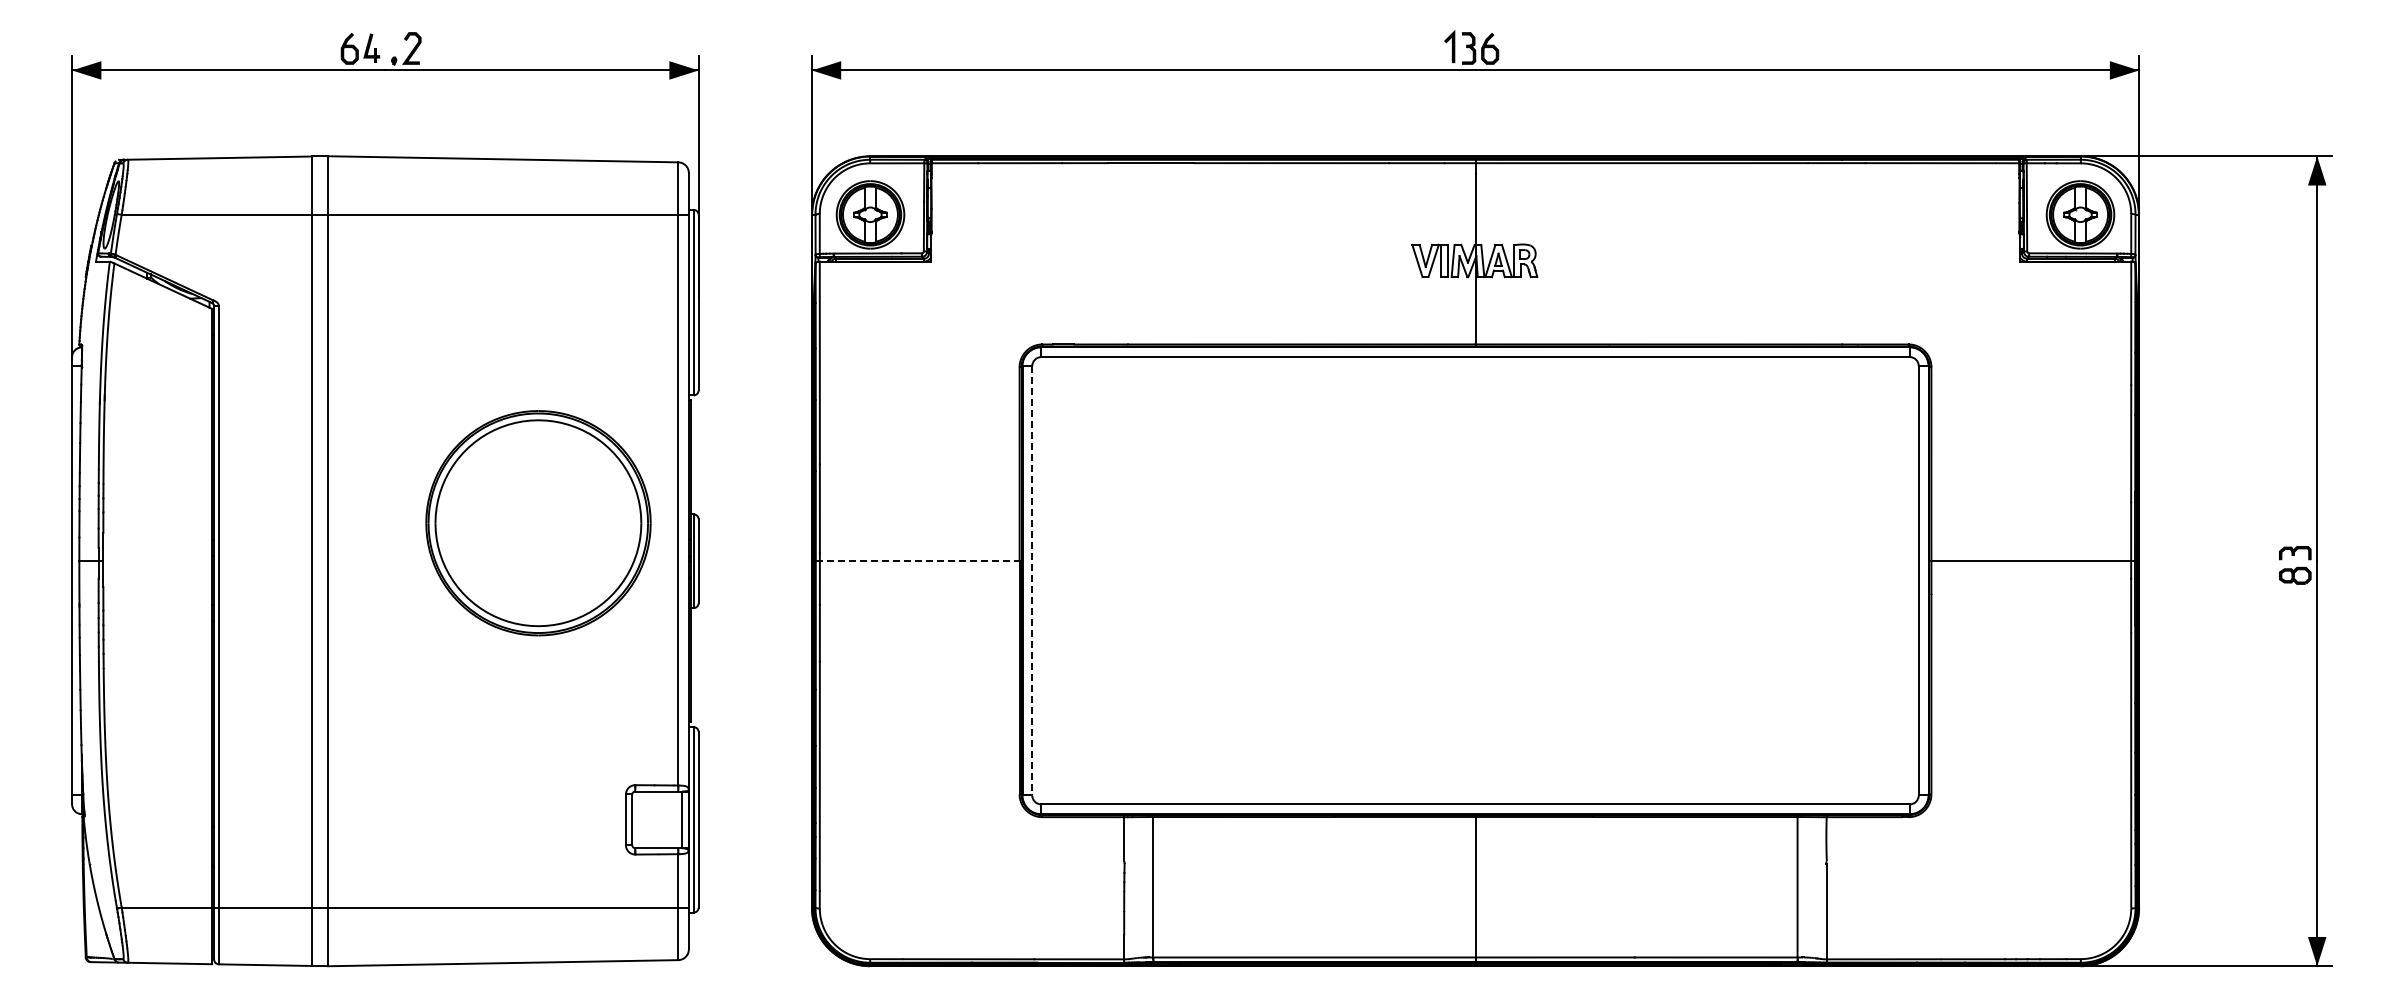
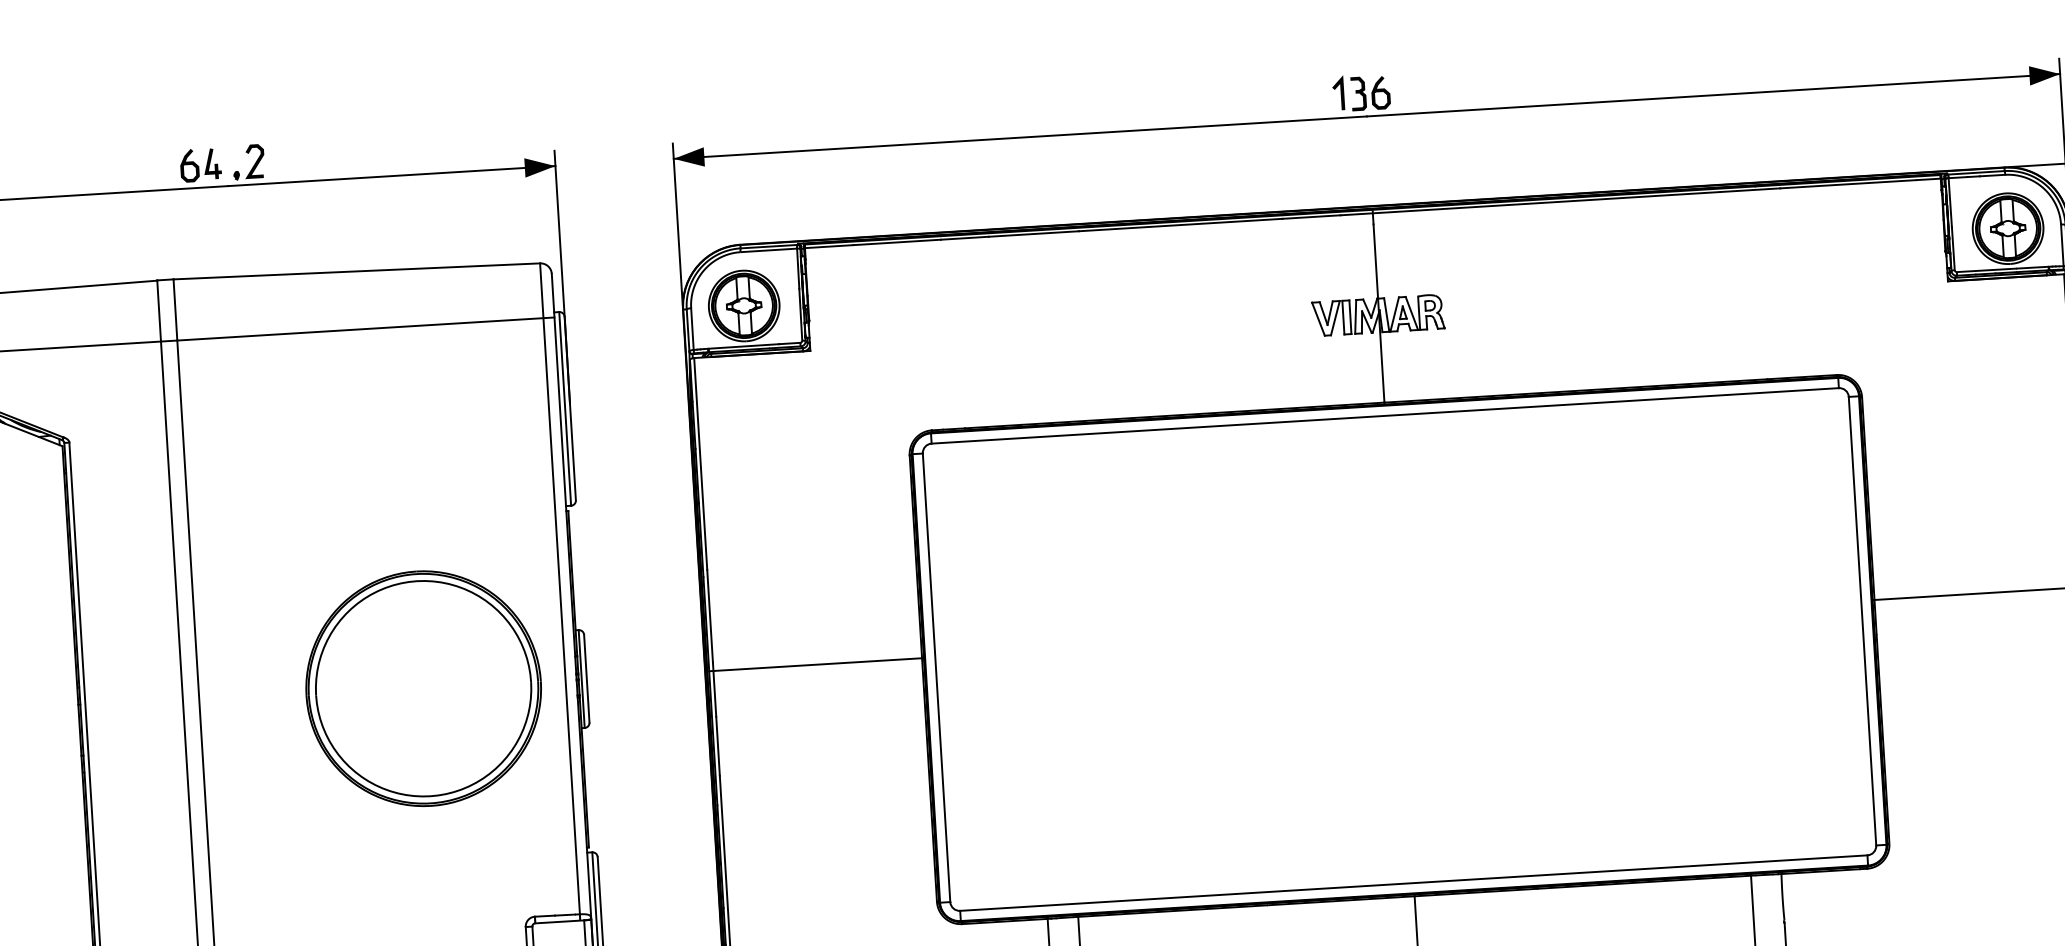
part: (538, 523) -> (423, 688), moved
line: (918, 561) -> (816, 664), dashed -> solid
line: (1032, 580) -> (936, 677), dashed -> solid

